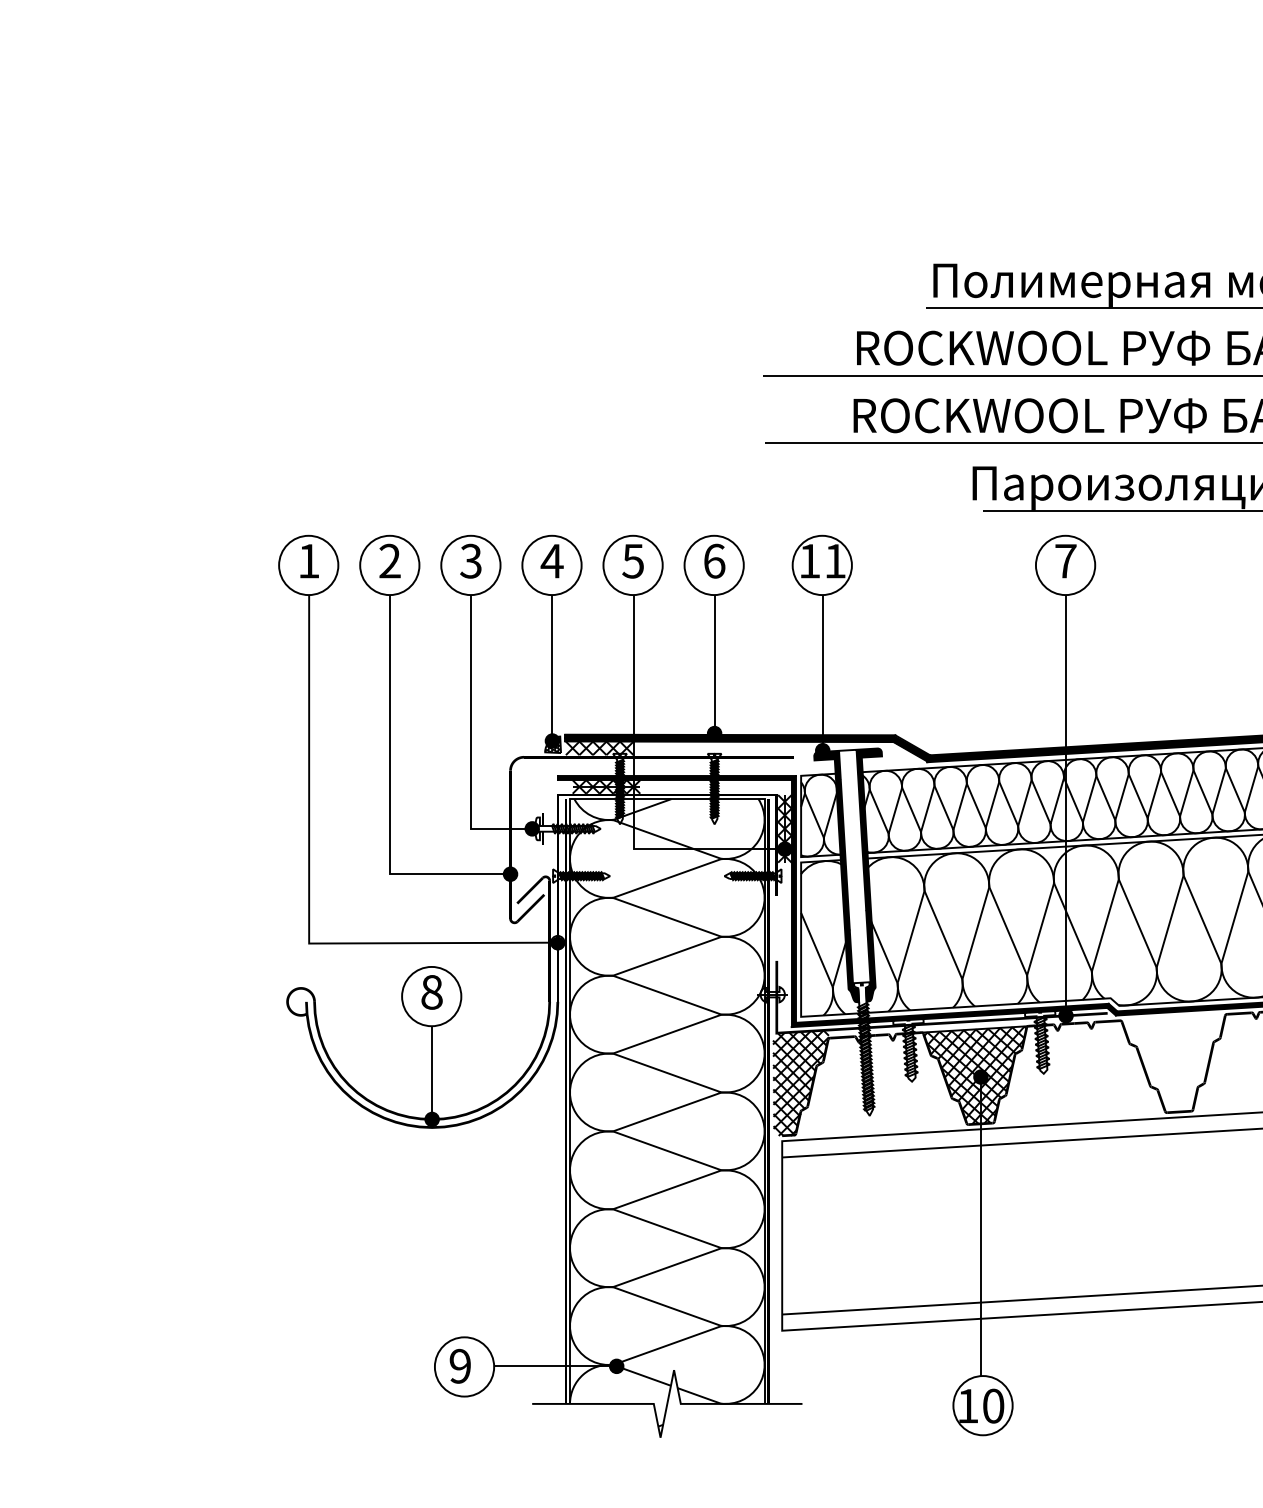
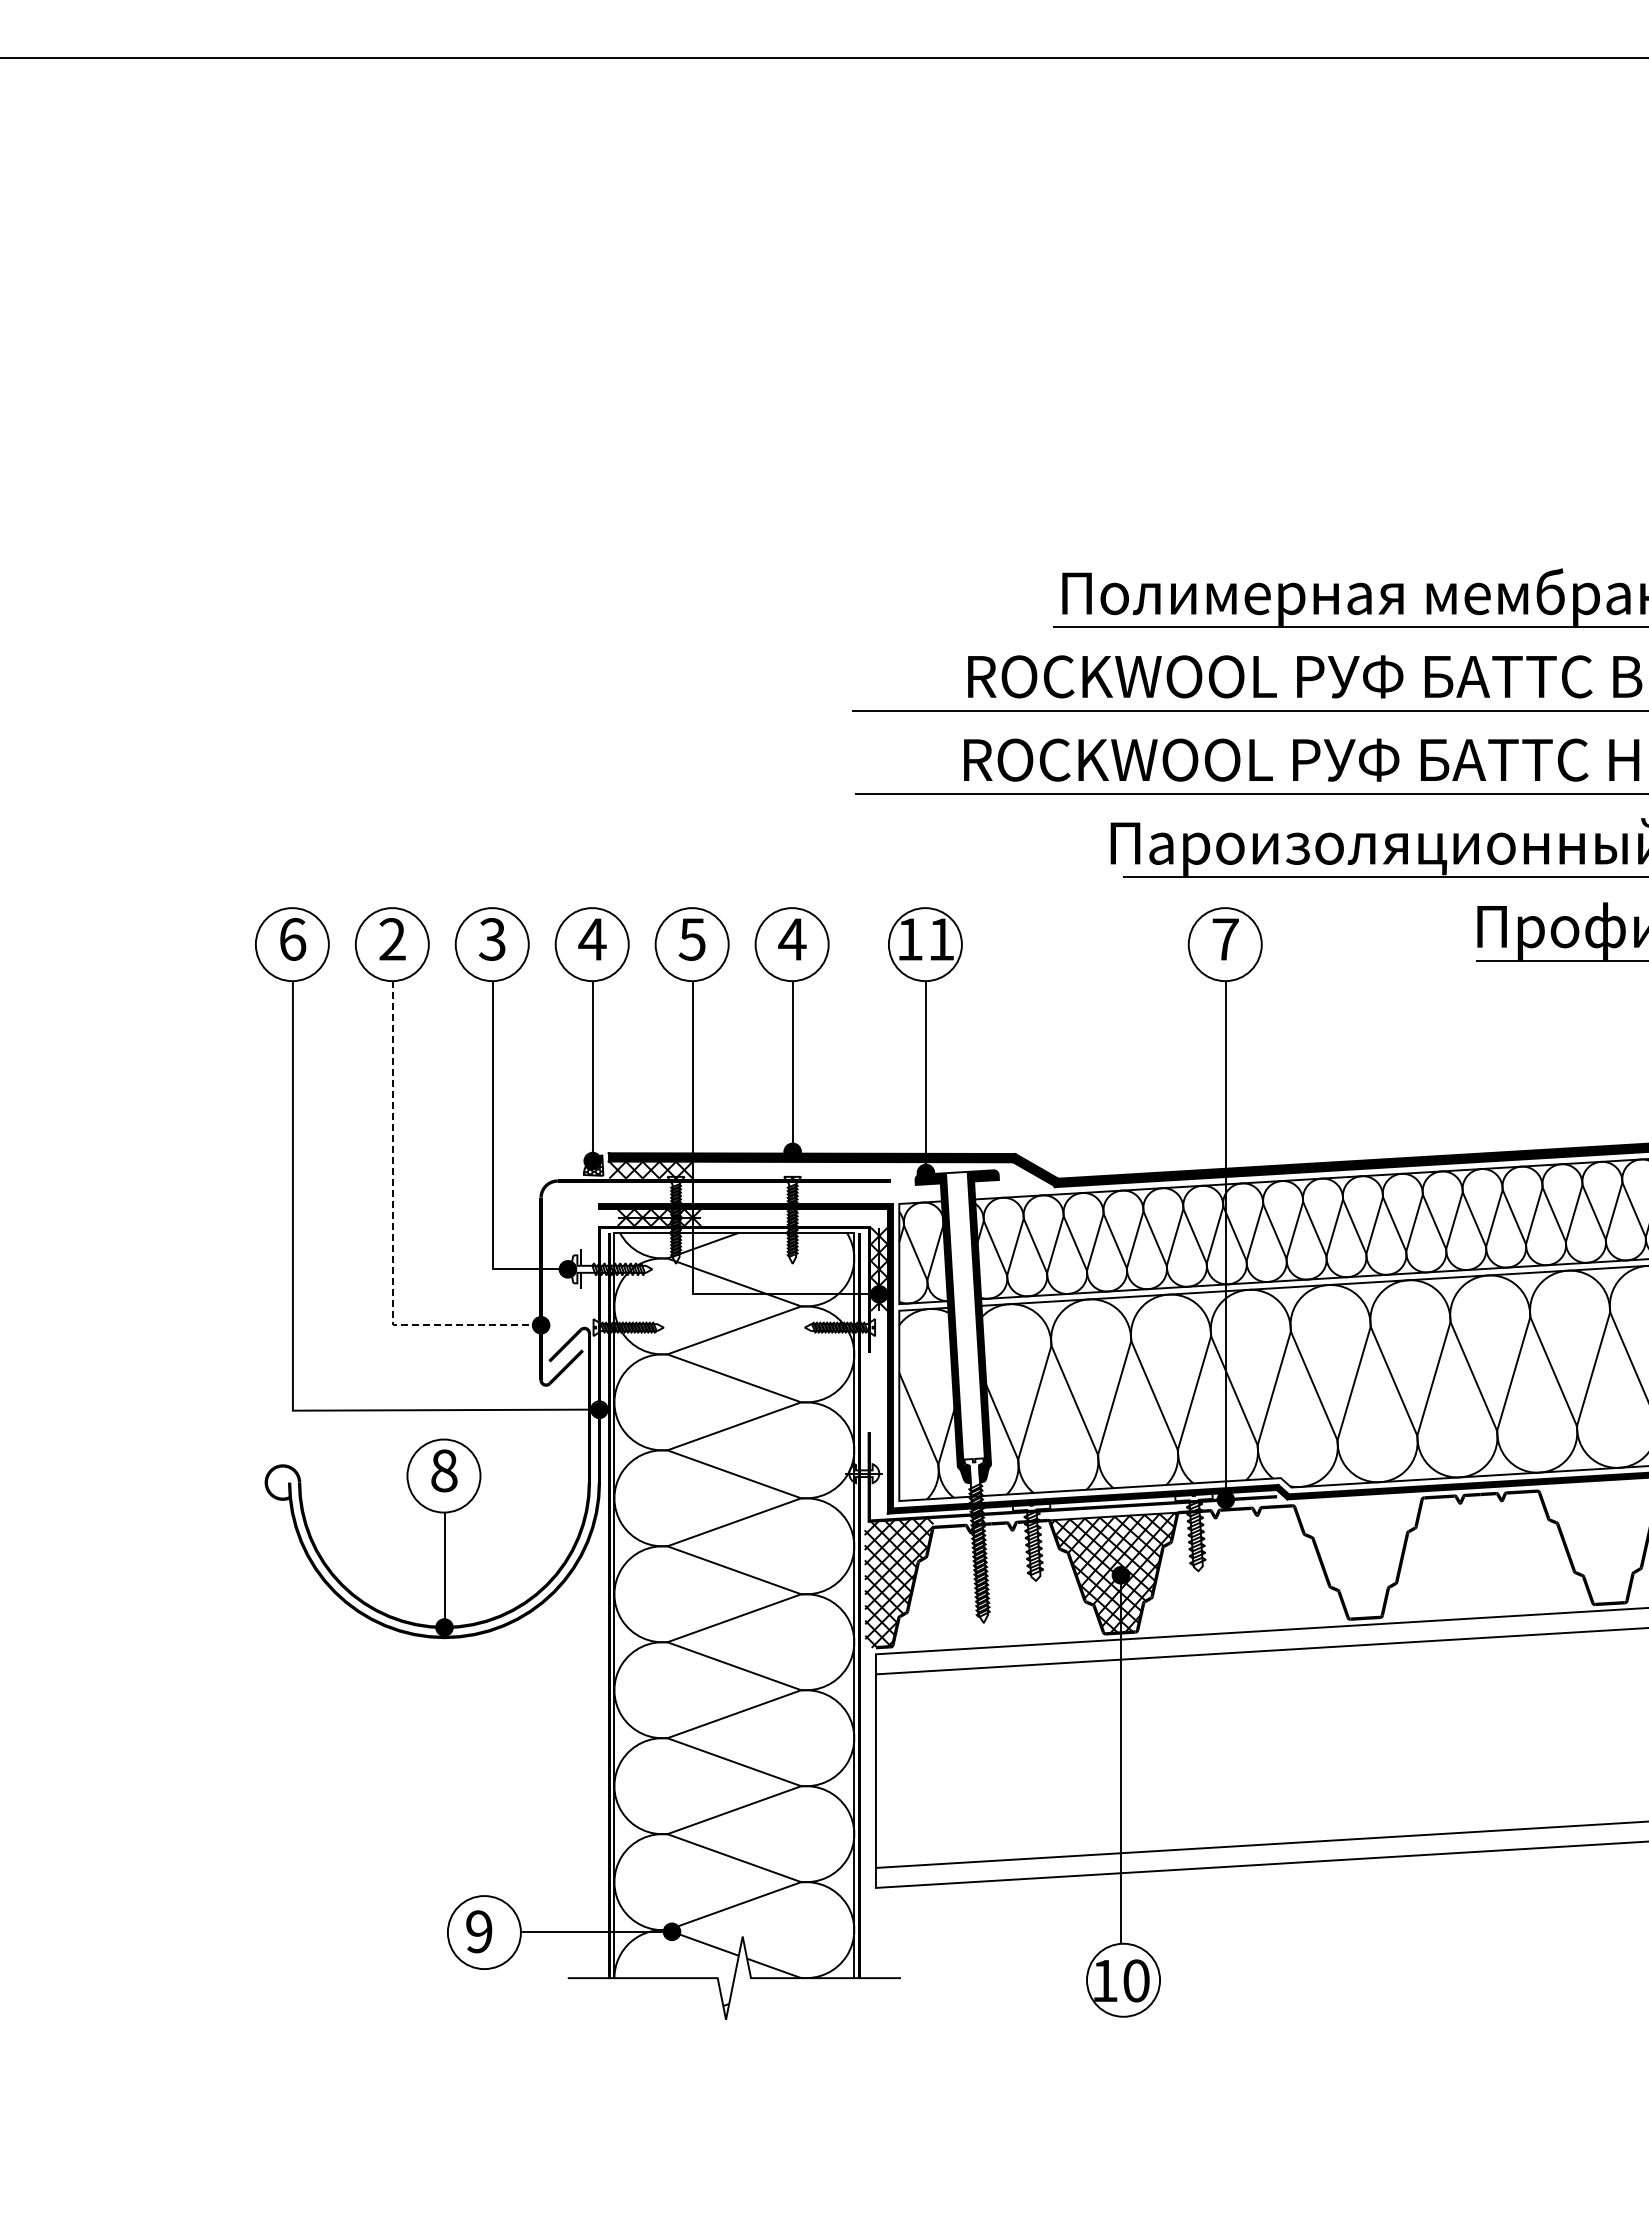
text: (309, 561) -> (293, 939), 1 -> 6
text: (714, 561) -> (792, 939), 6 -> 4
line: (389, 795) -> (392, 1228), solid -> dashed

